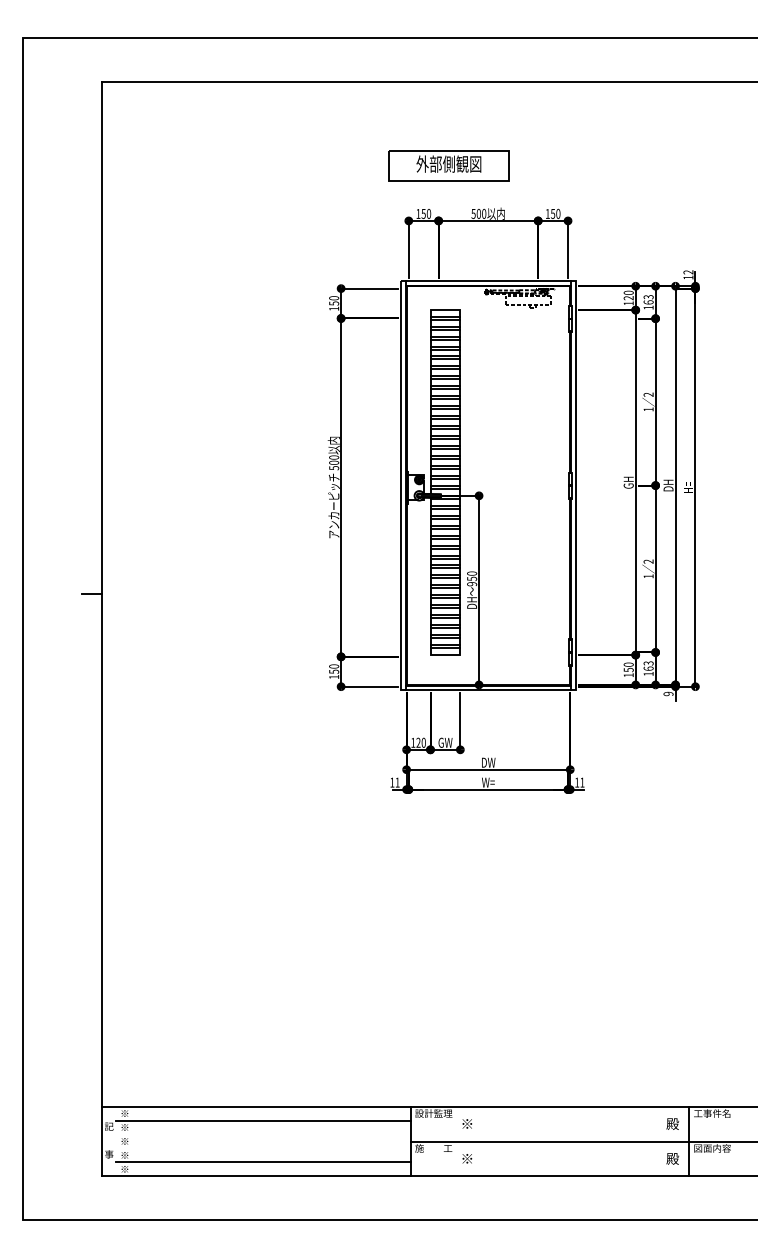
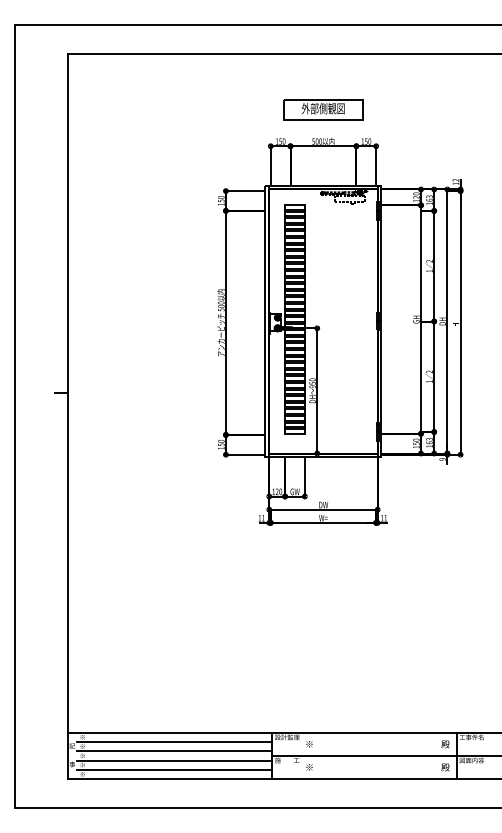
part: (449, 165) -> (323, 109), moved
line: (263, 1134) -> (174, 751), added
line: (263, 1148) -> (174, 760), added

